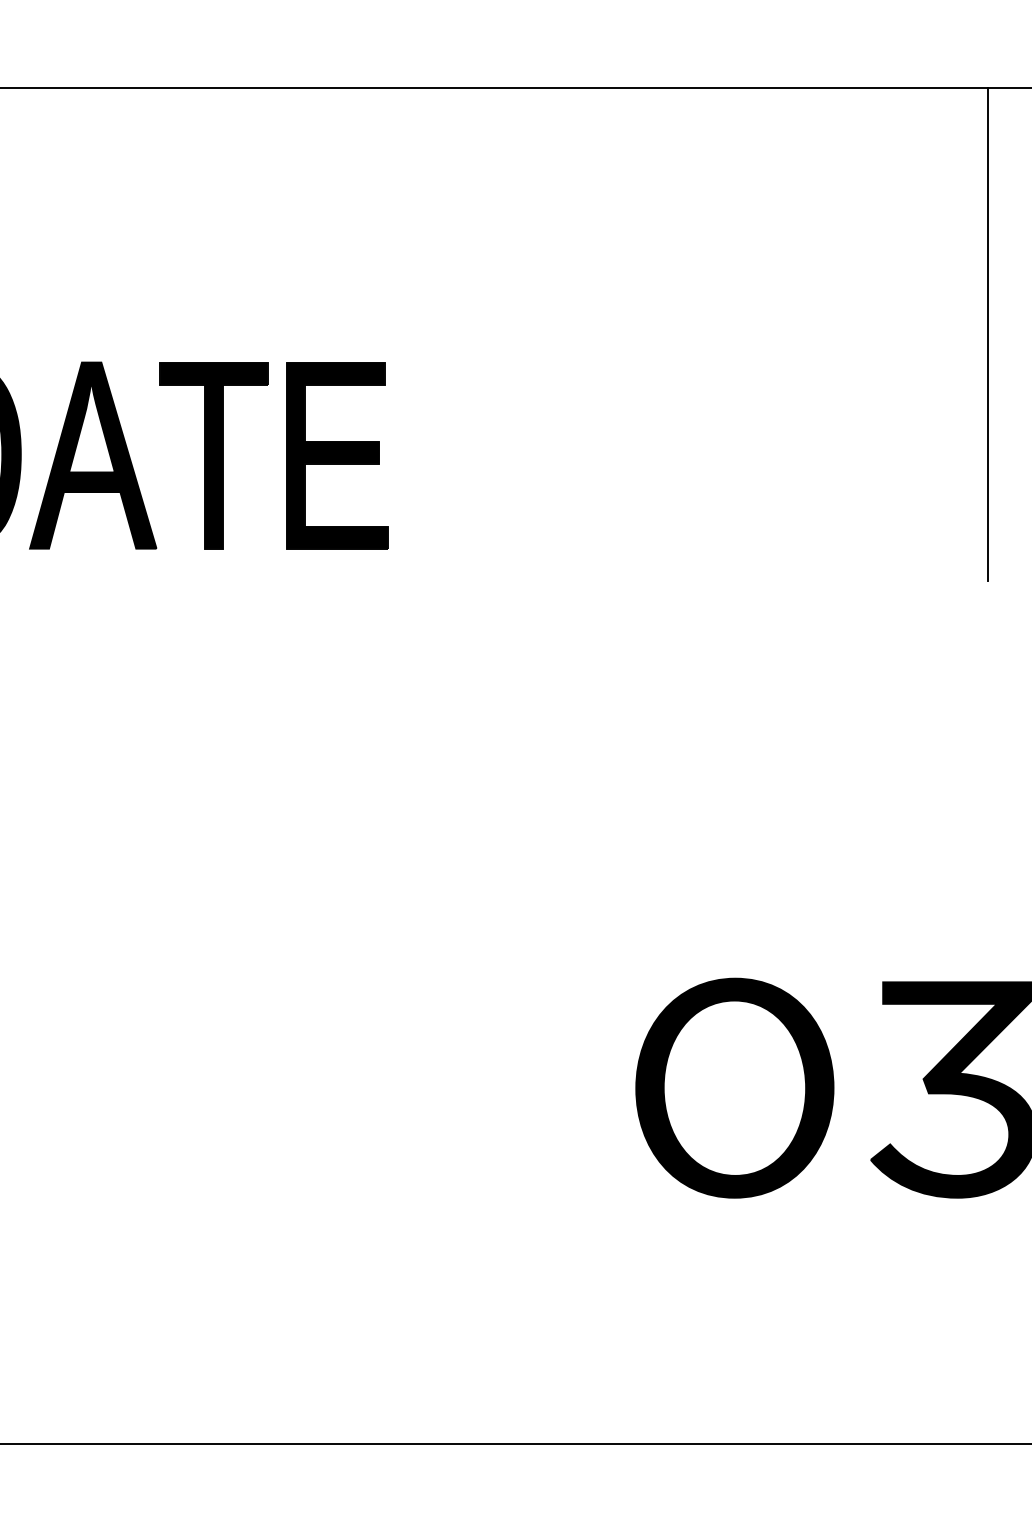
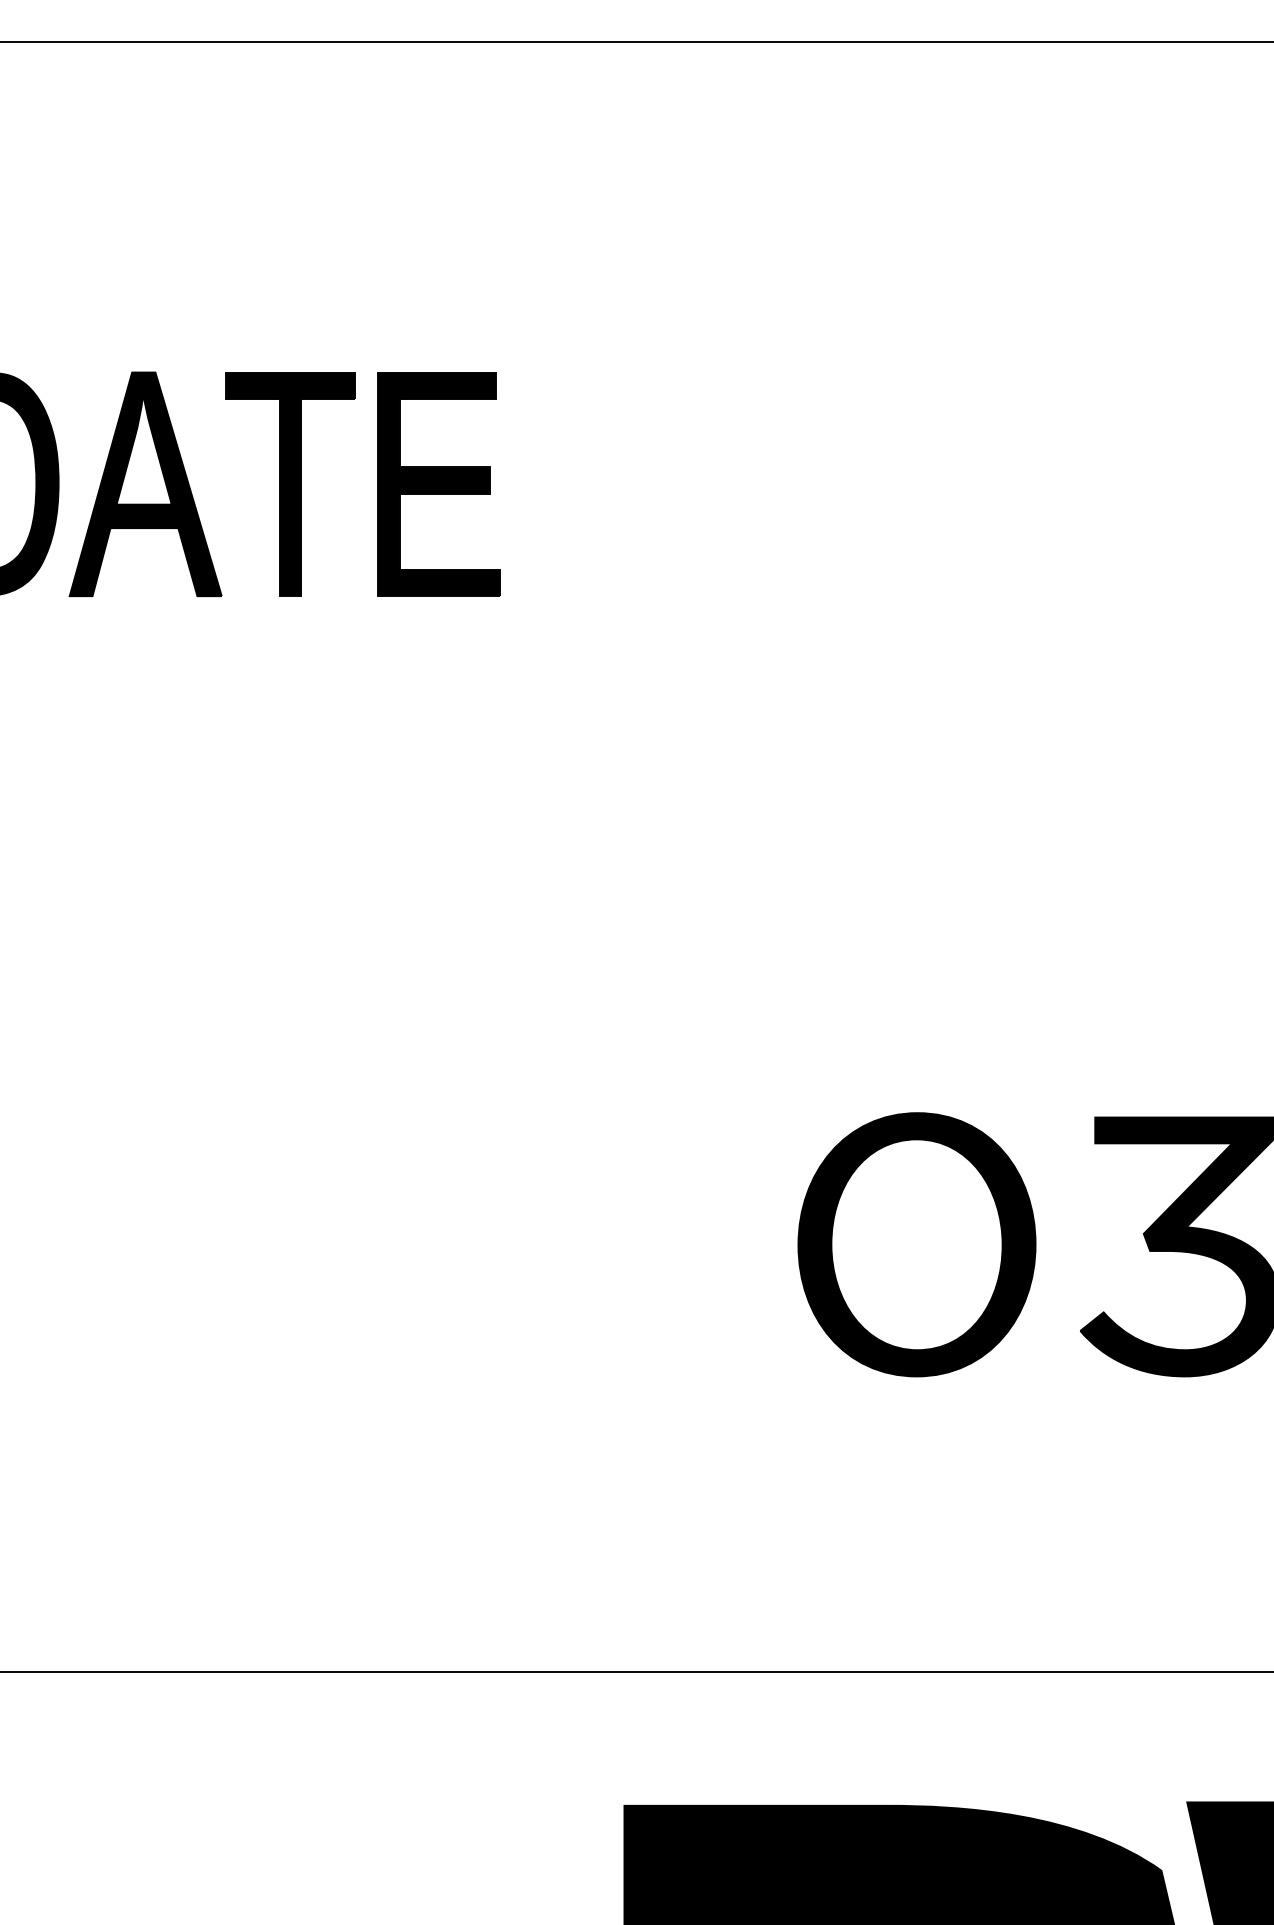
line: (988, 333) -> (1221, 337), removed

